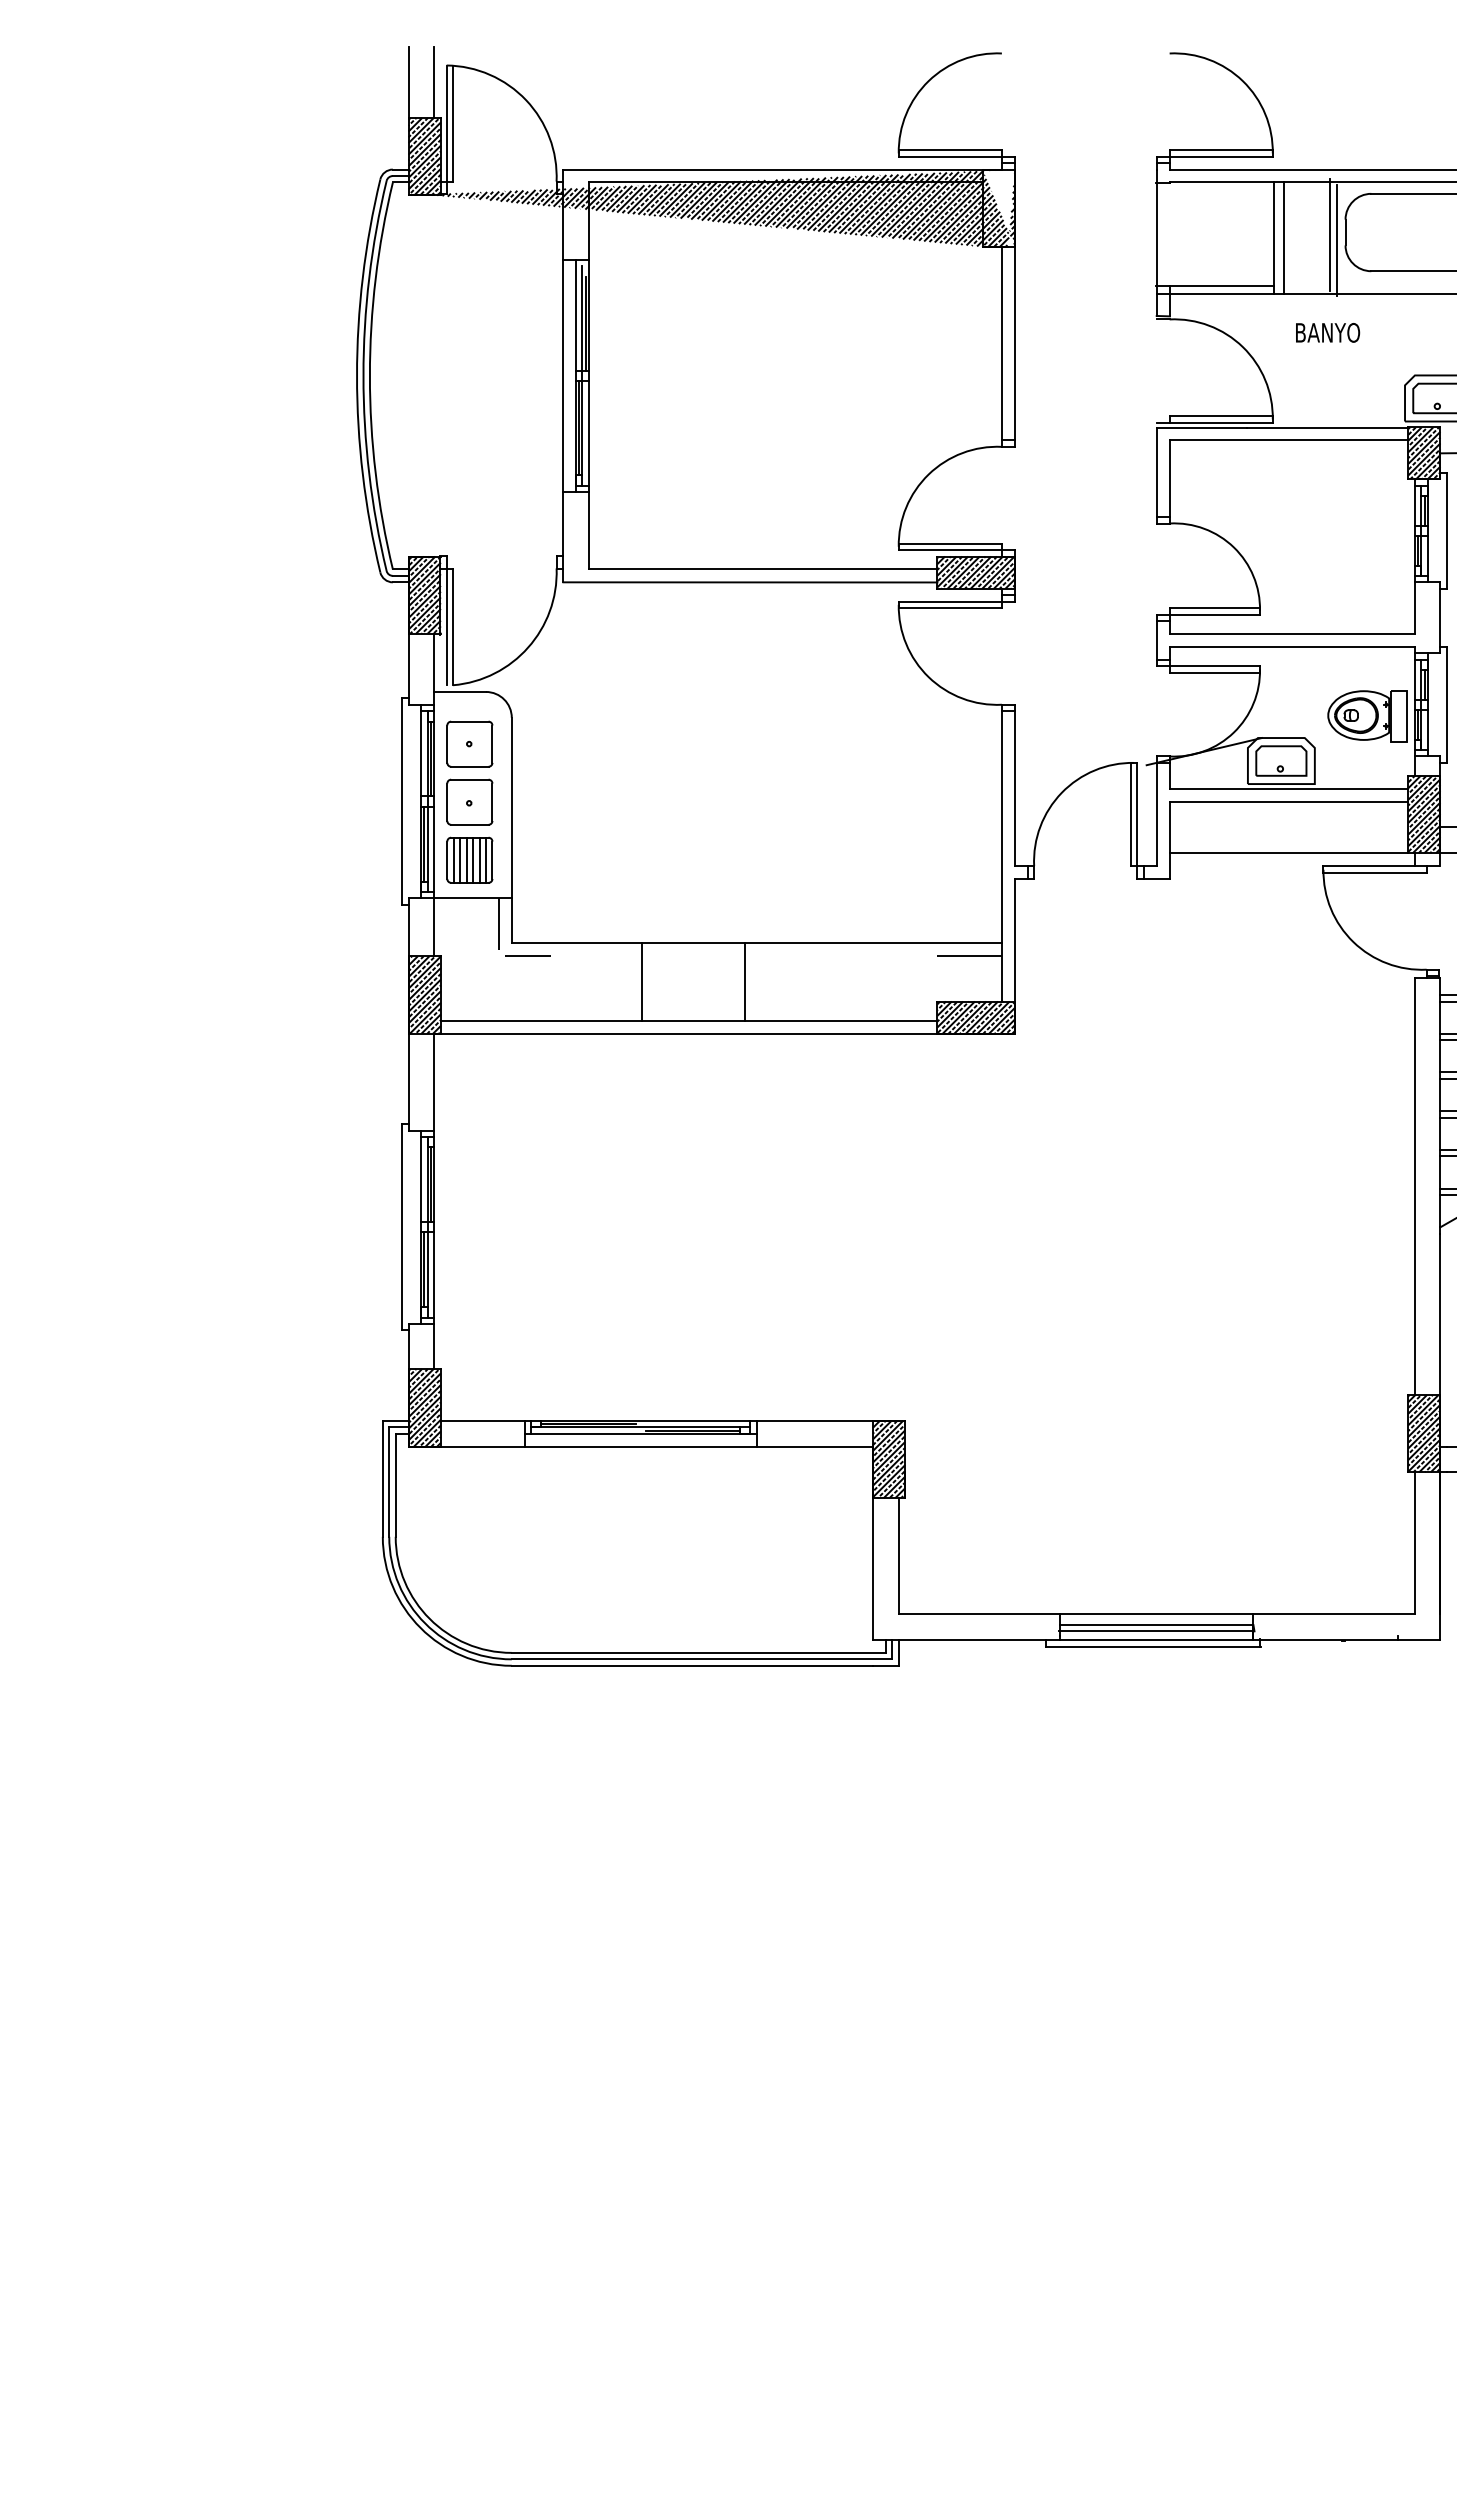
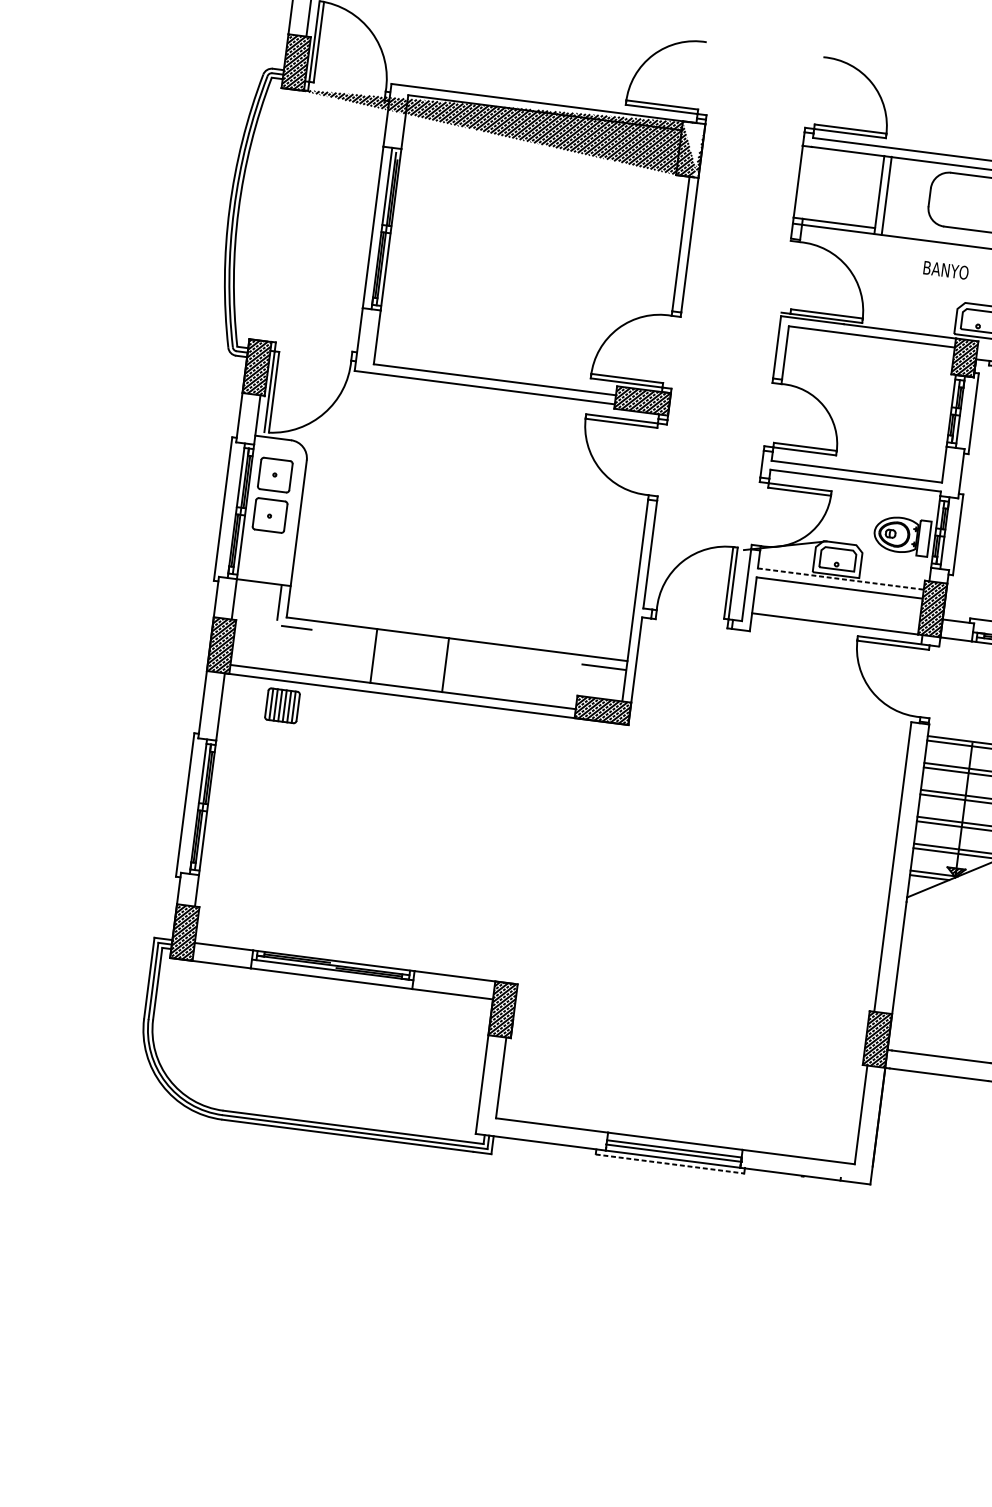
line: (1329, 235) -> (918, 198), removed
line: (1336, 240) -> (922, 202), removed
text: (1328, 332) -> (946, 270), moved
line: (1289, 788) -> (841, 578), solid -> dashed
part: (469, 859) -> (282, 705), moved
line: (1154, 1647) -> (670, 1164), solid -> dashed

